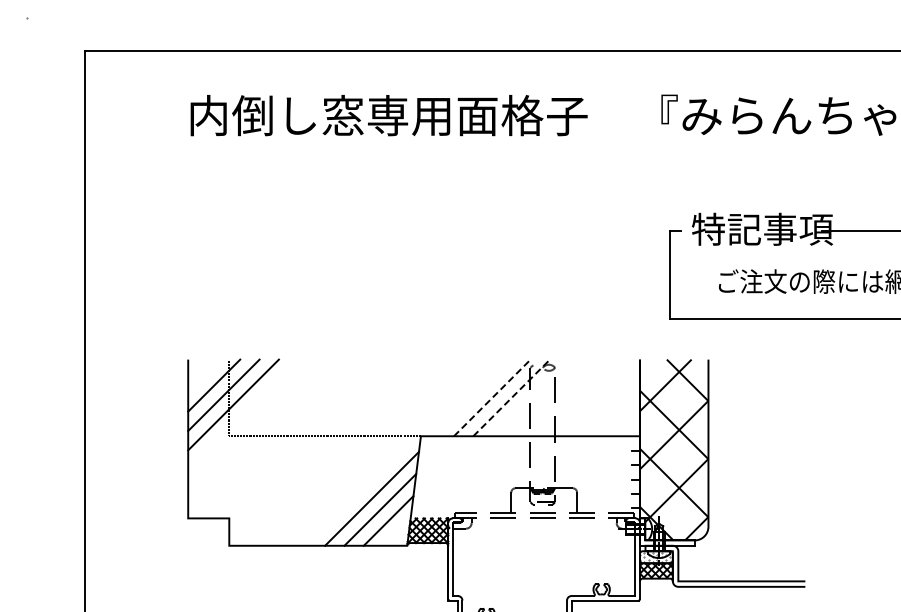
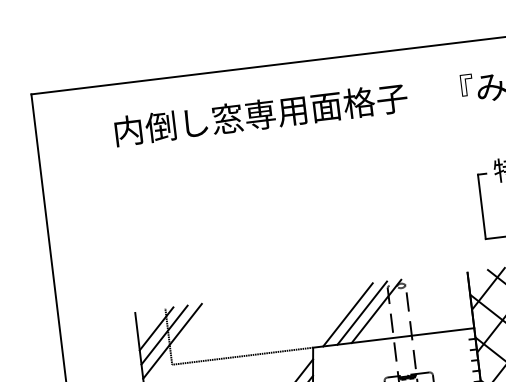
line: (472, 397) -> (347, 314), added
line: (492, 397) -> (362, 312), dashed -> solid
line: (512, 397) -> (377, 311), dashed -> solid

